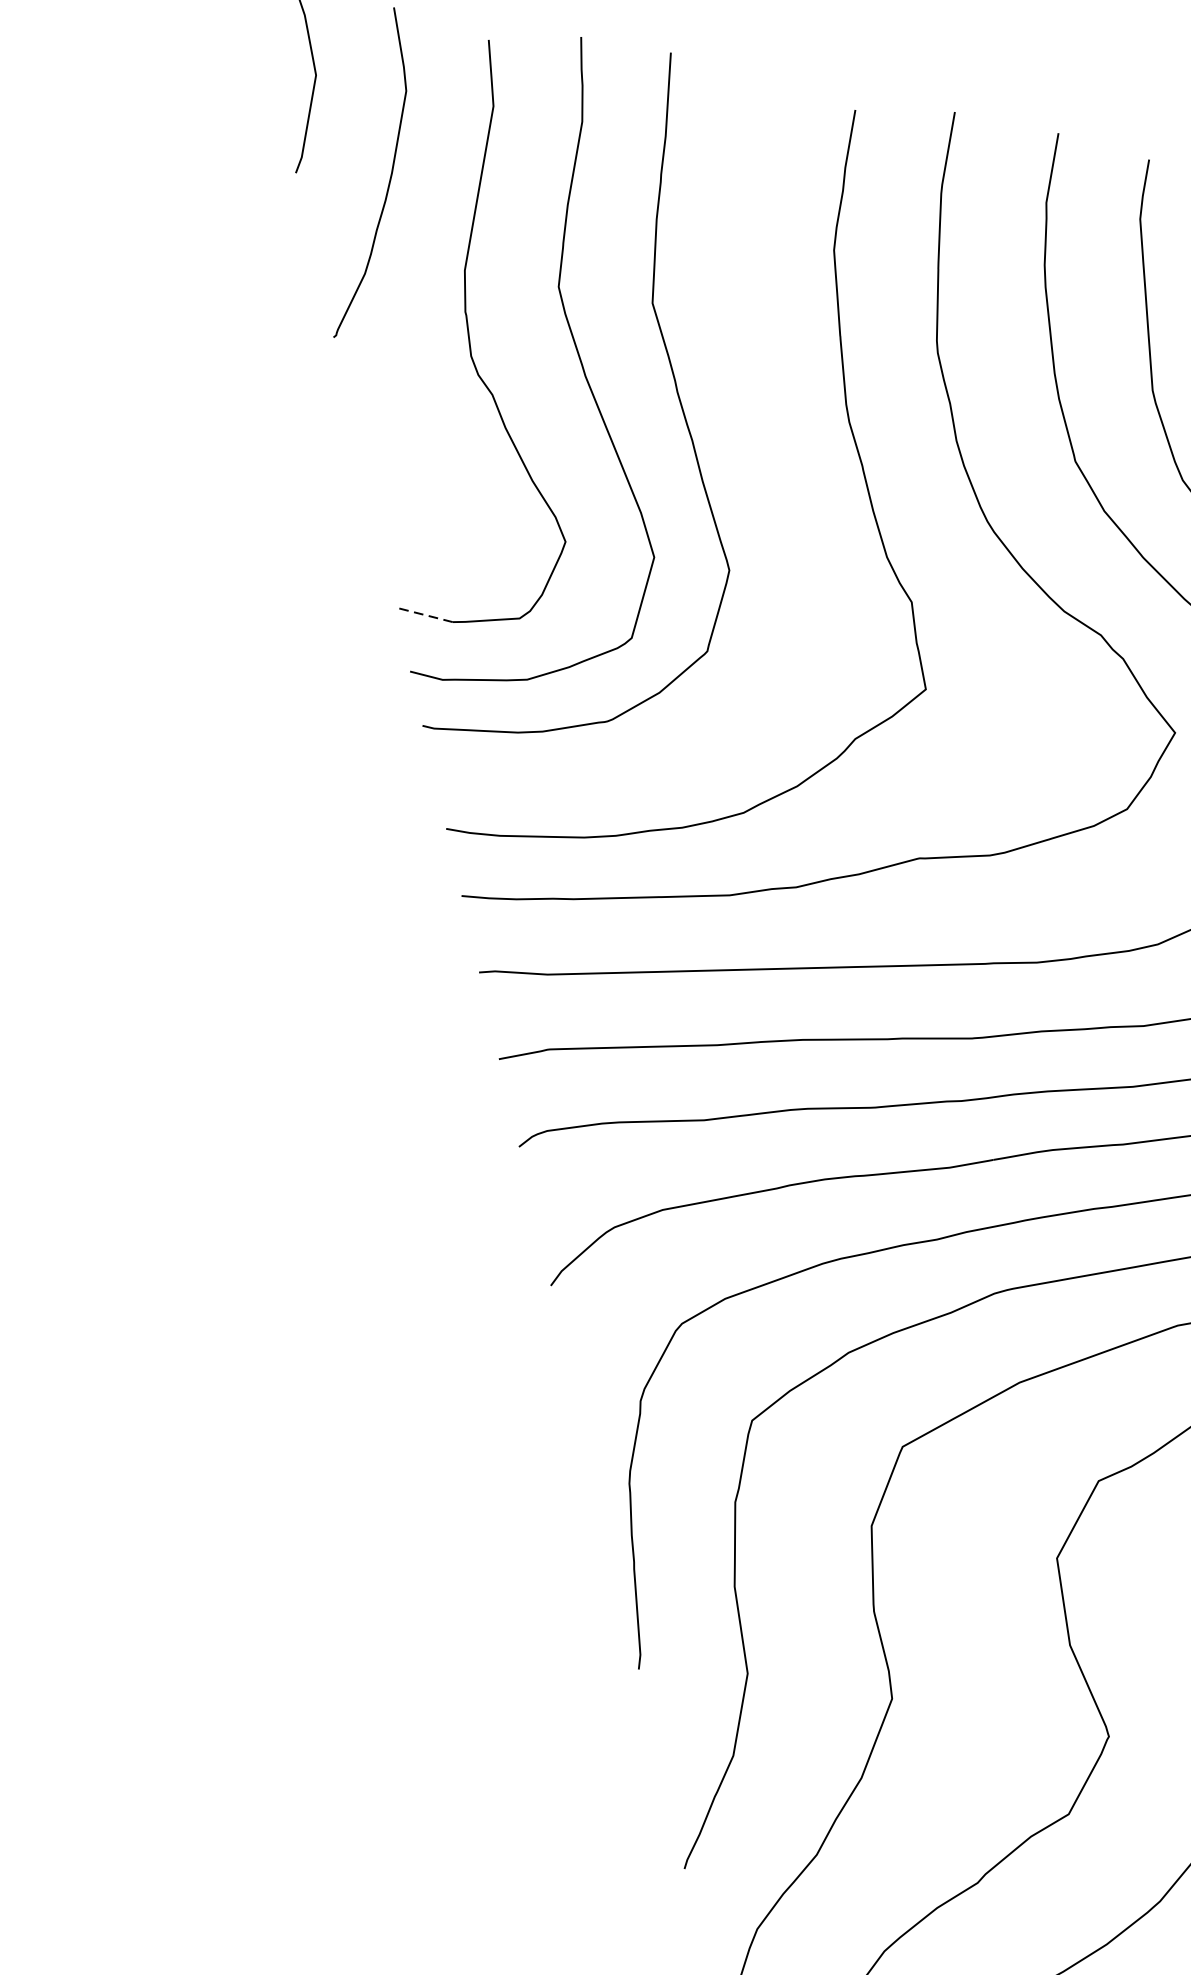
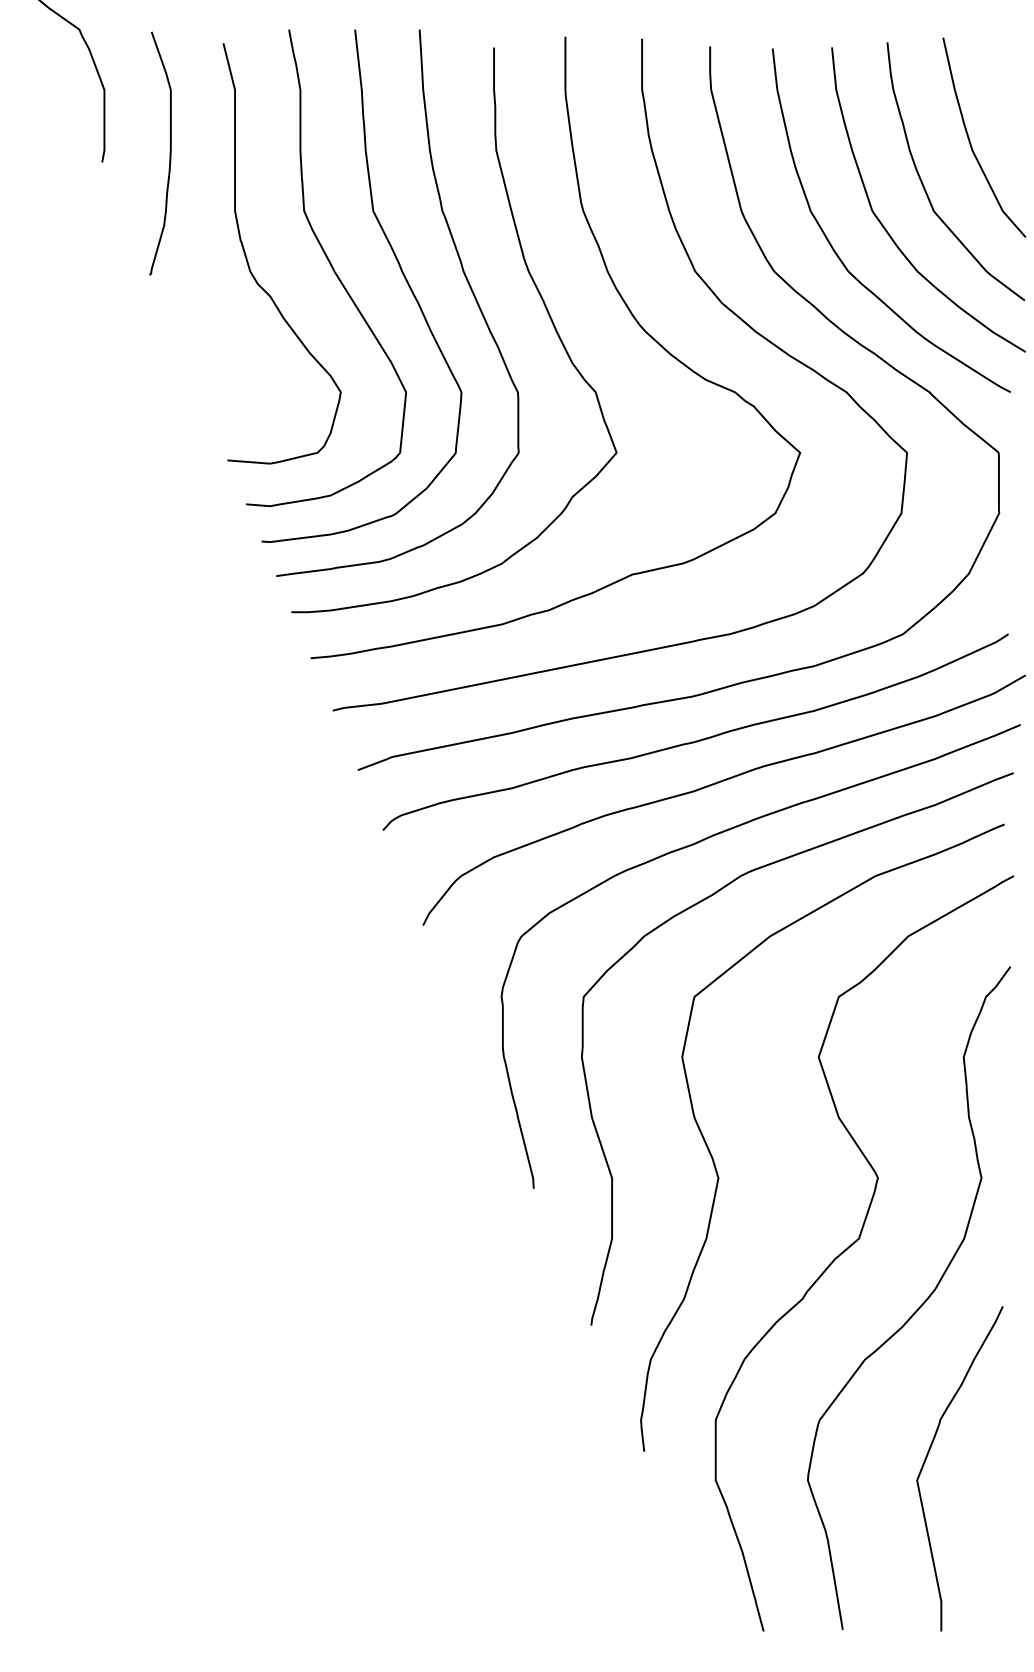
curve: (760, 410) -> (463, 274), added
line: (423, 615) -> (248, 462), dashed -> solid

